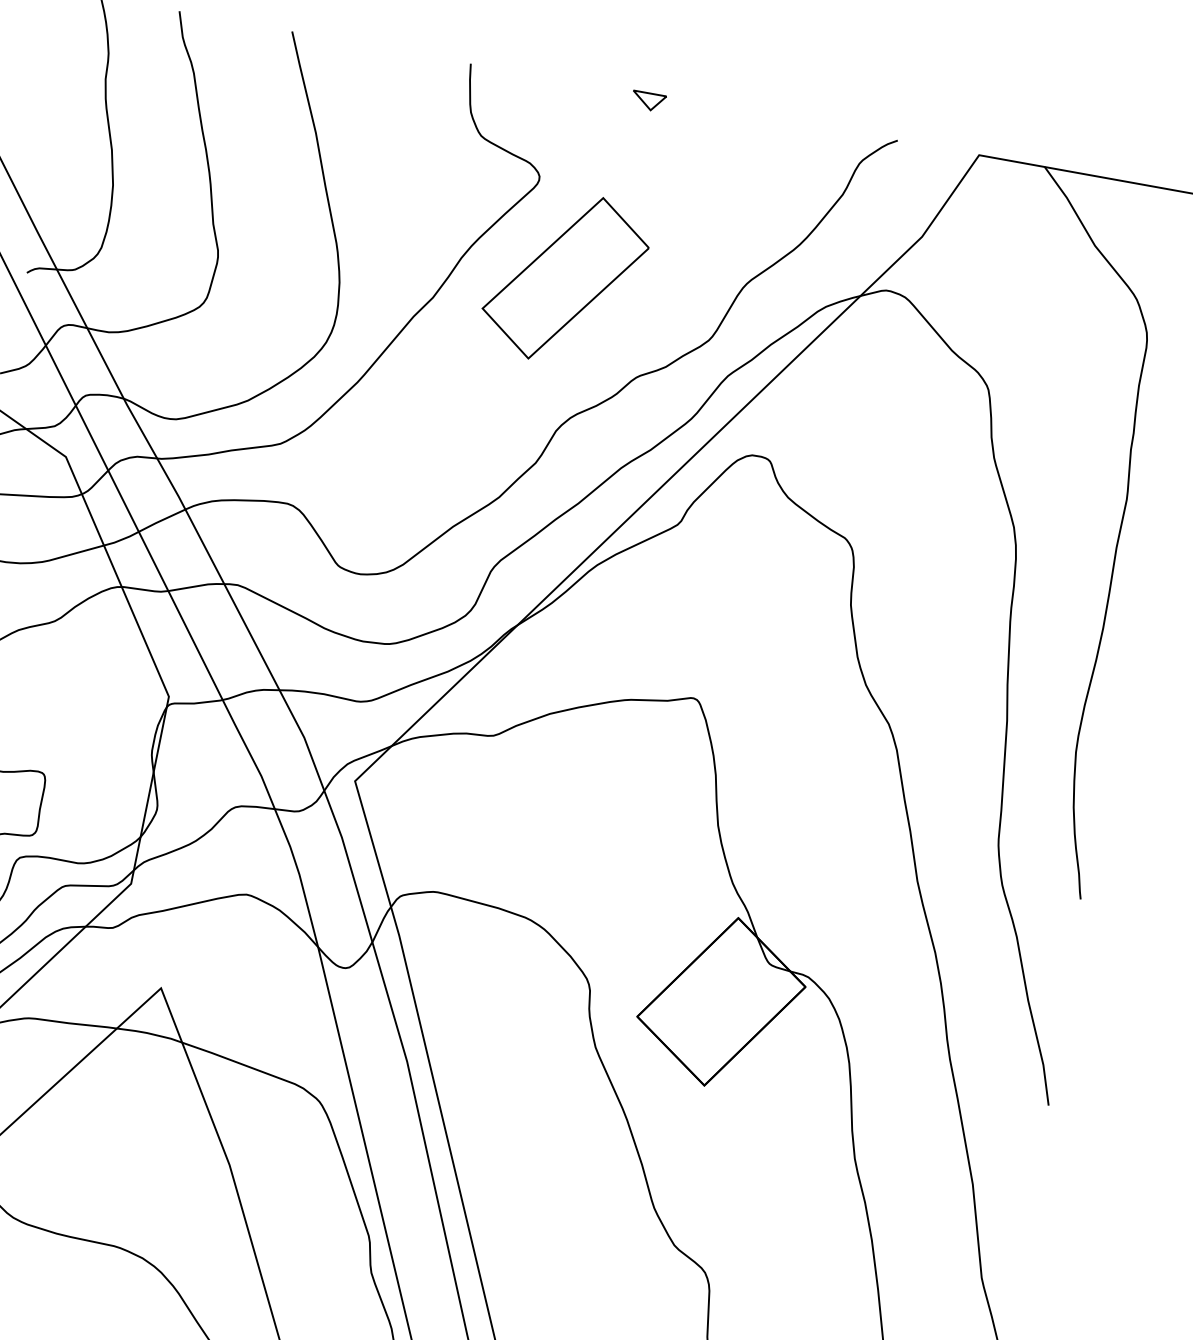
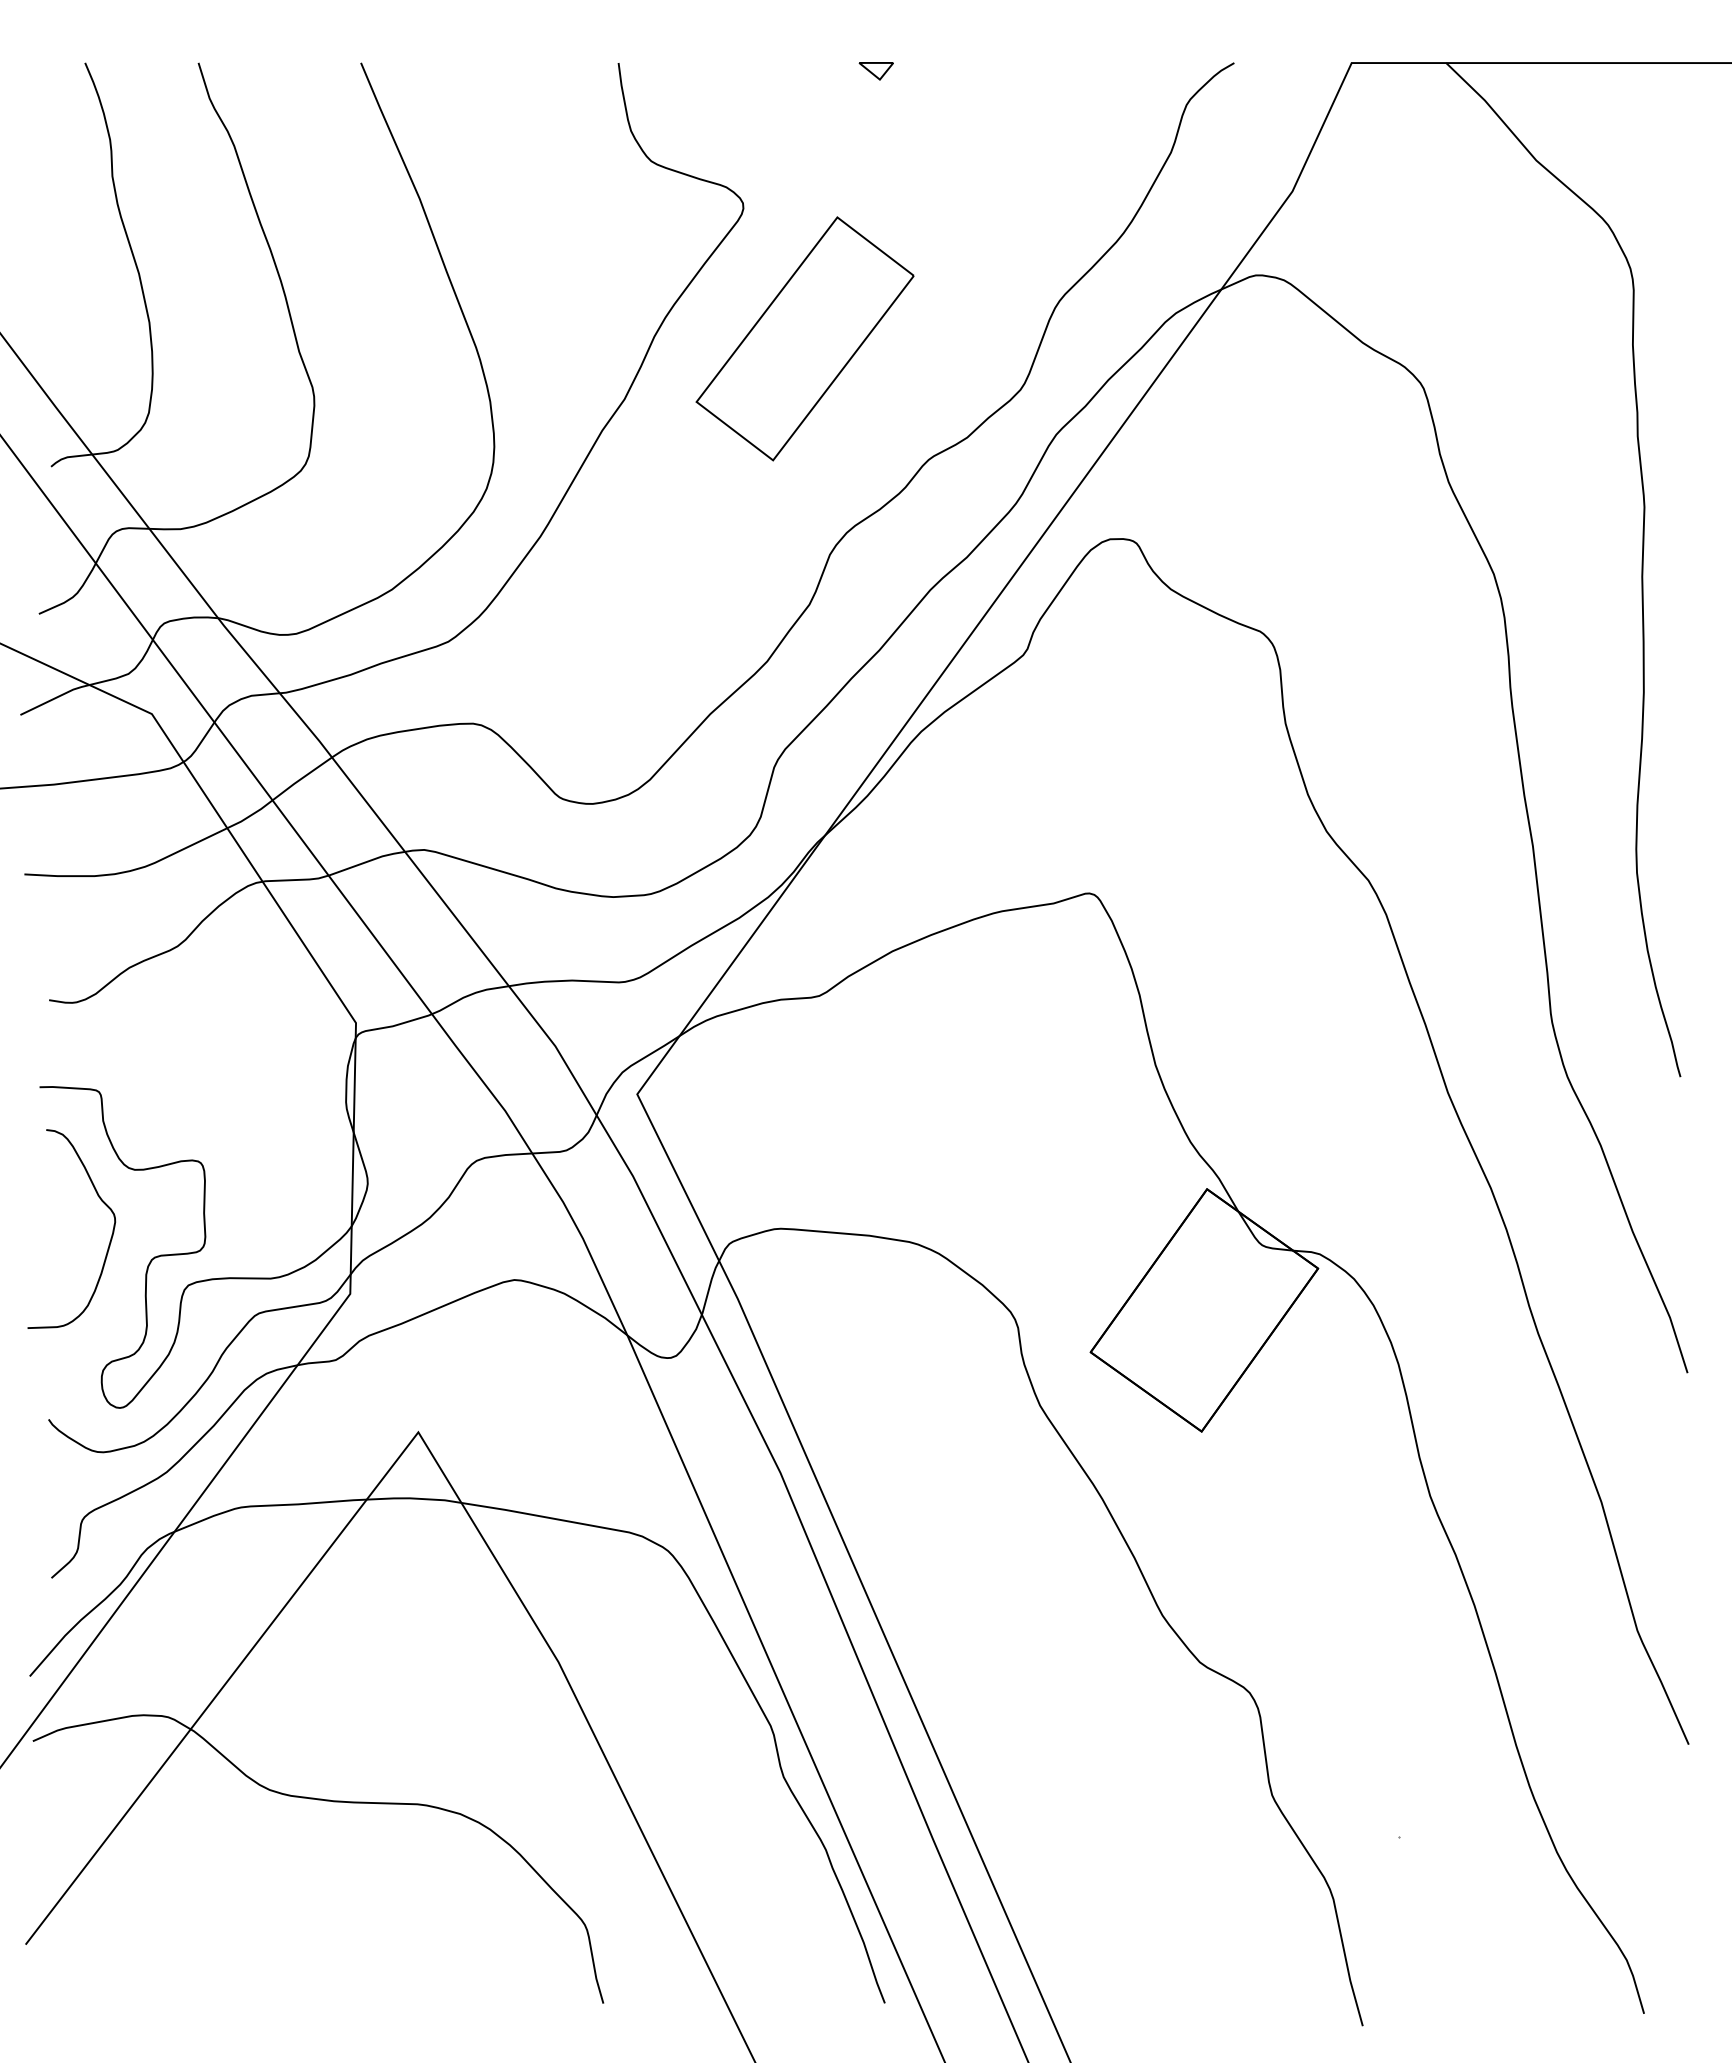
part: (647, 101) -> (875, 71), size x0.71

